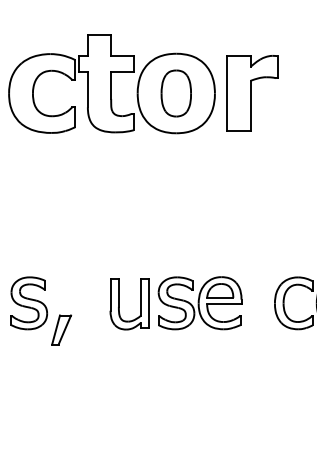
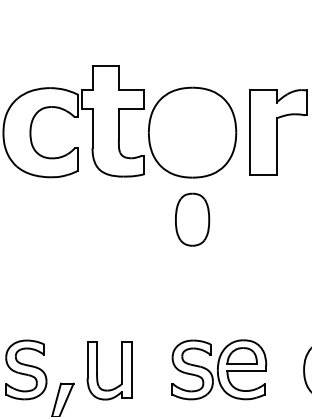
part: (175, 93) -> (191, 219), moved
part: (119, 304) -> (97, 371), moved

